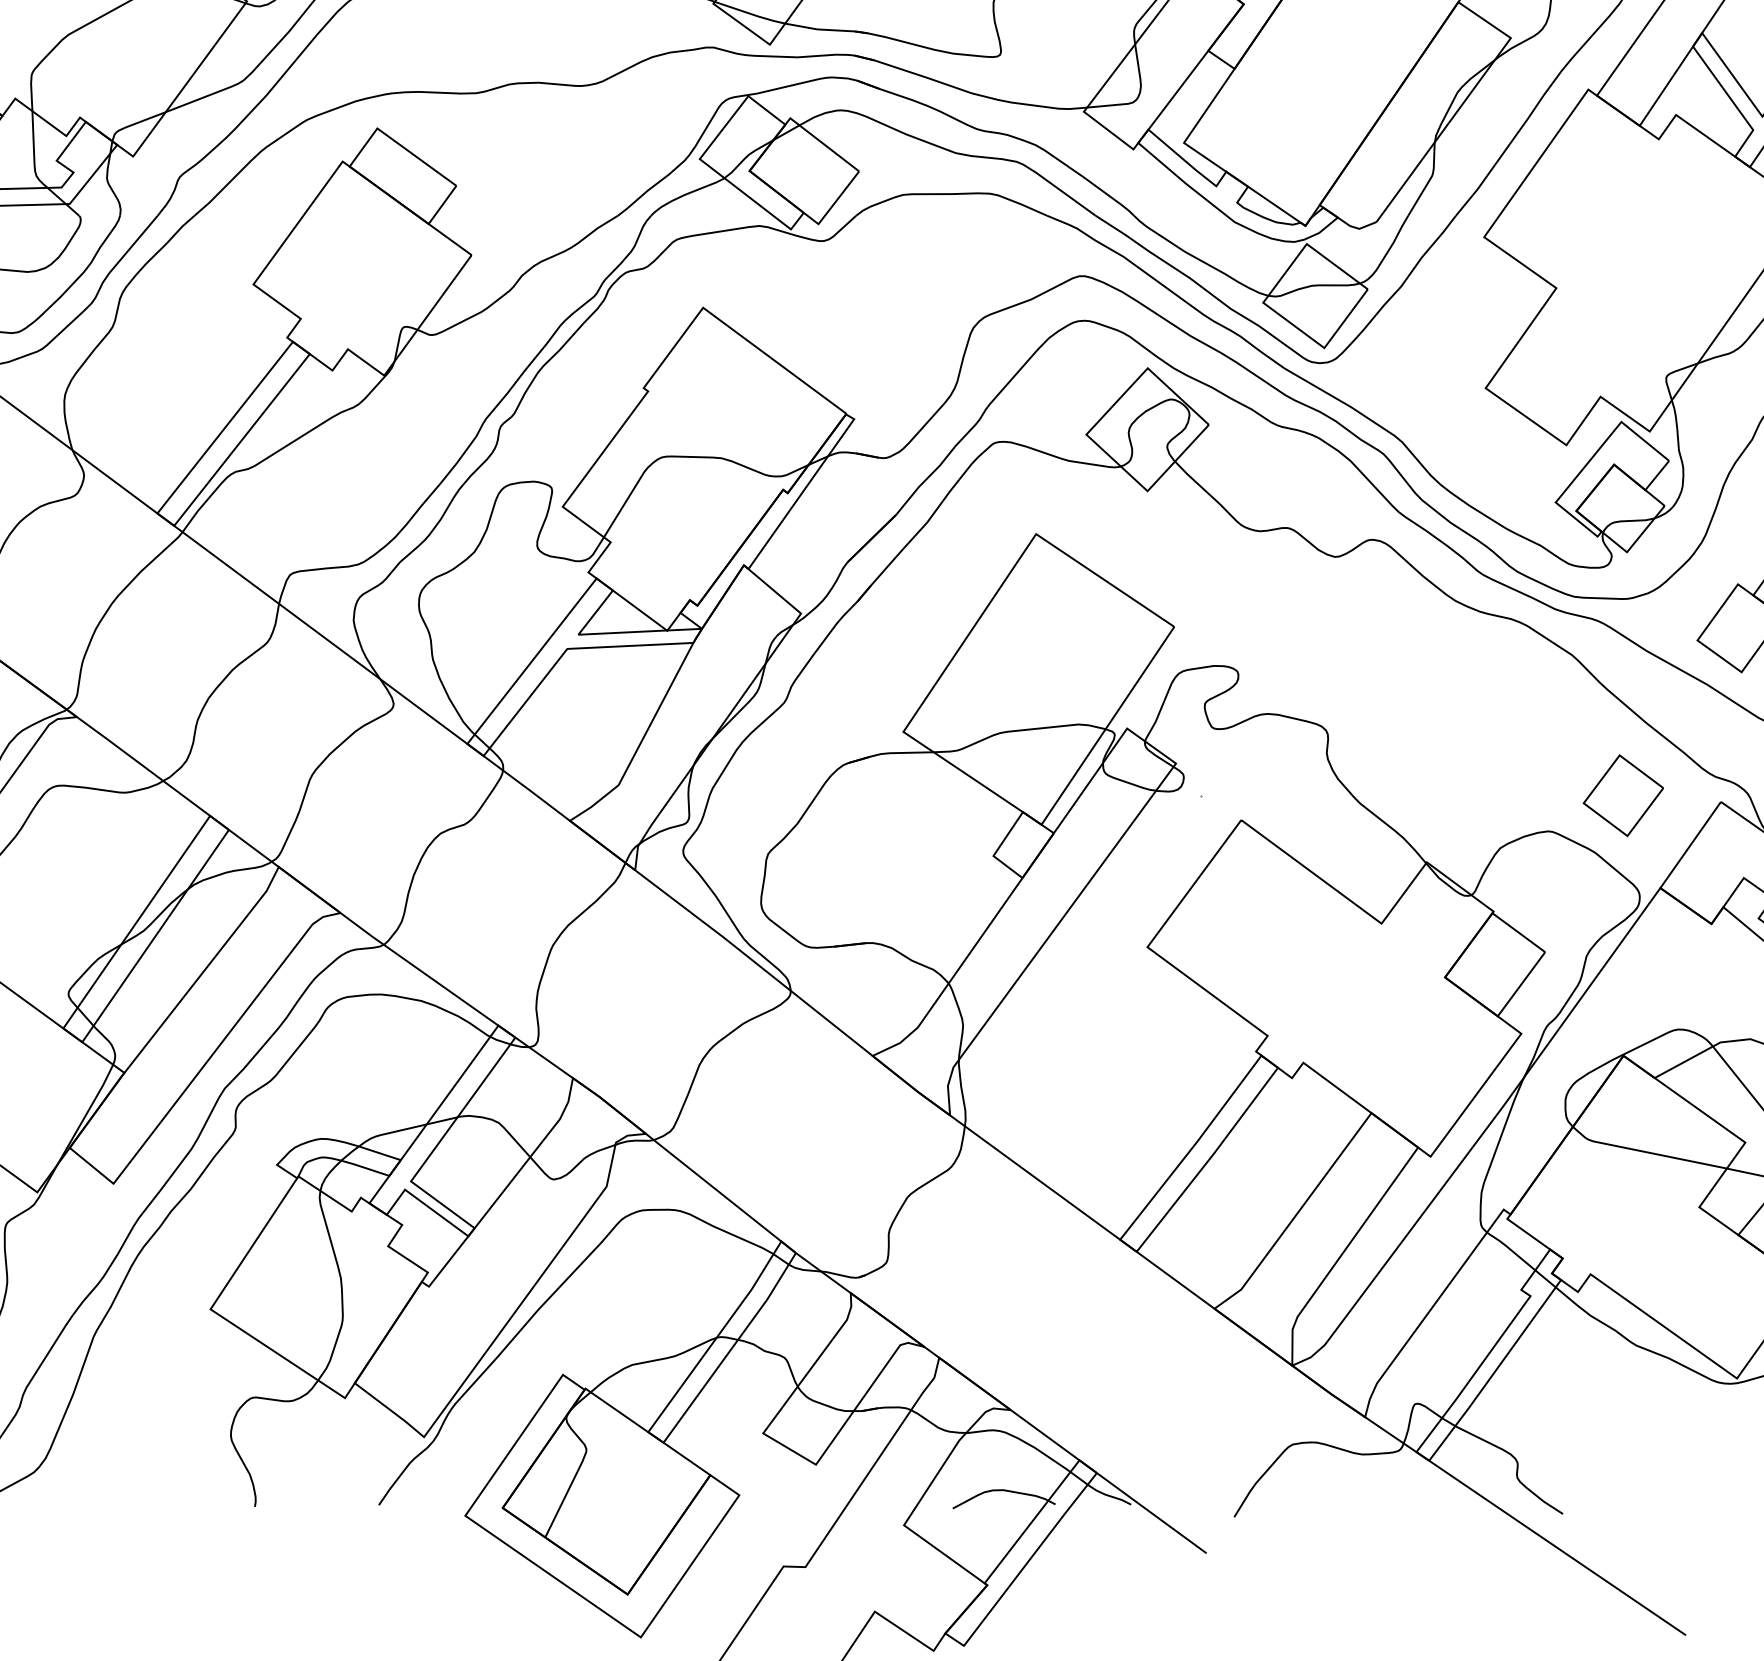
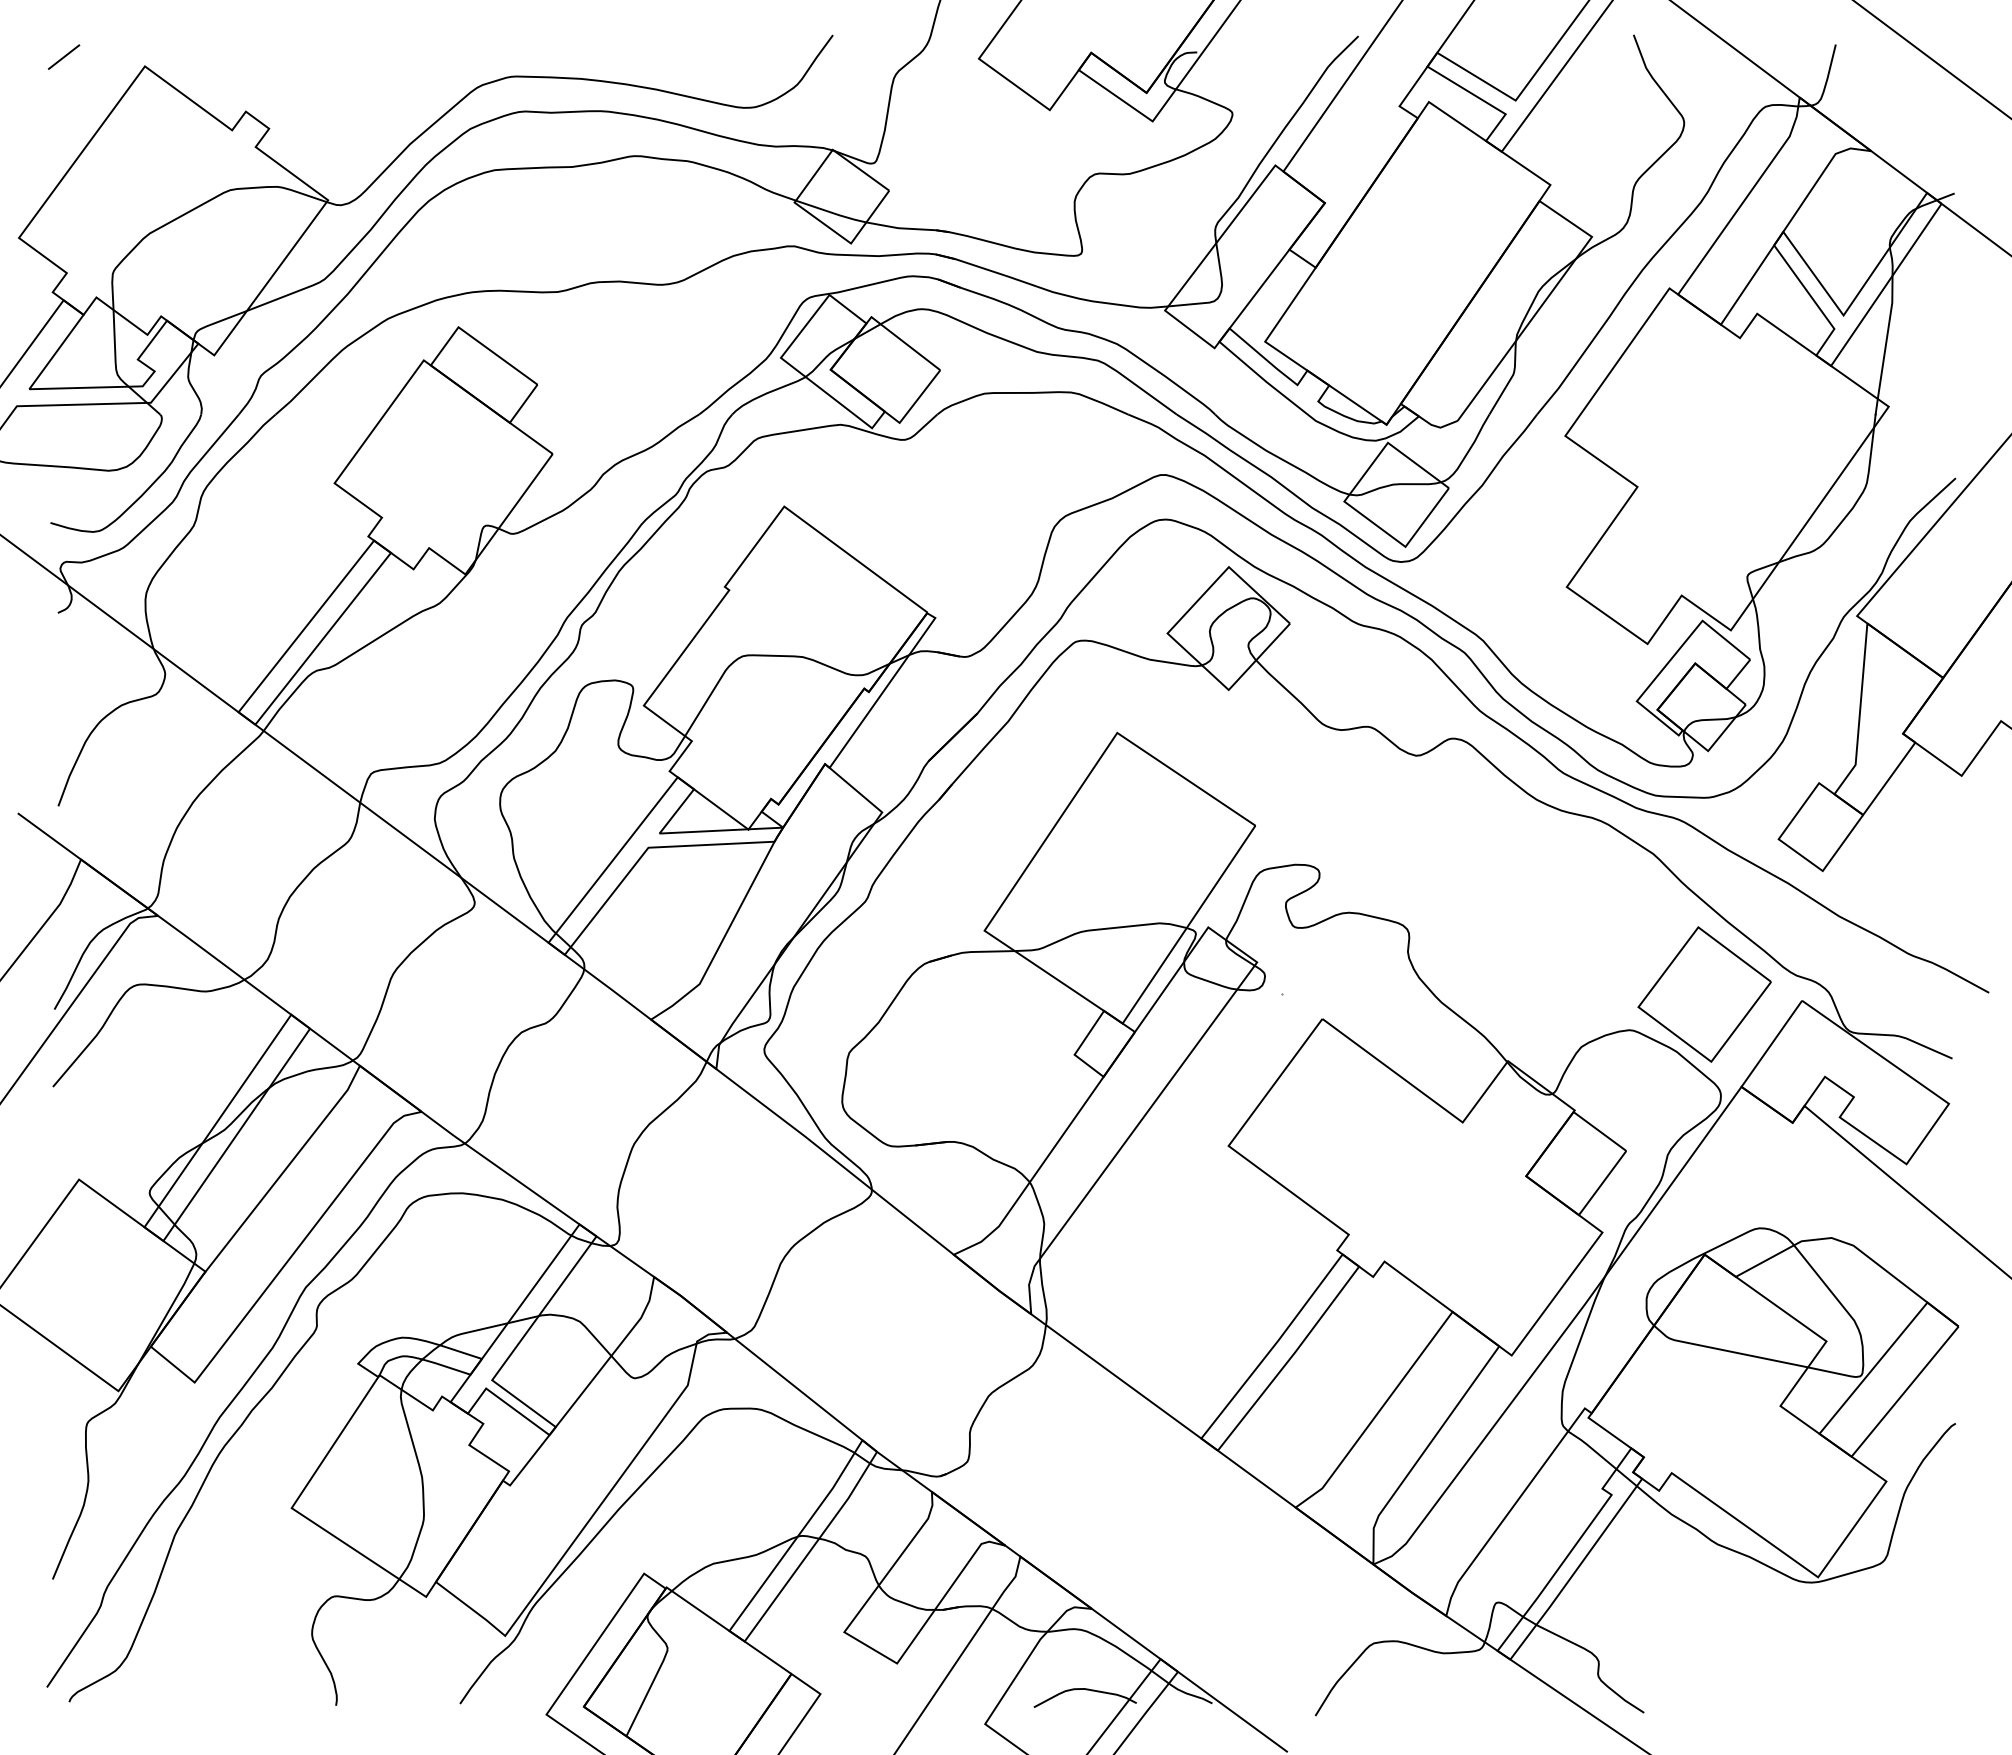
part: (1623, 795) -> (1704, 994), size x1.67

